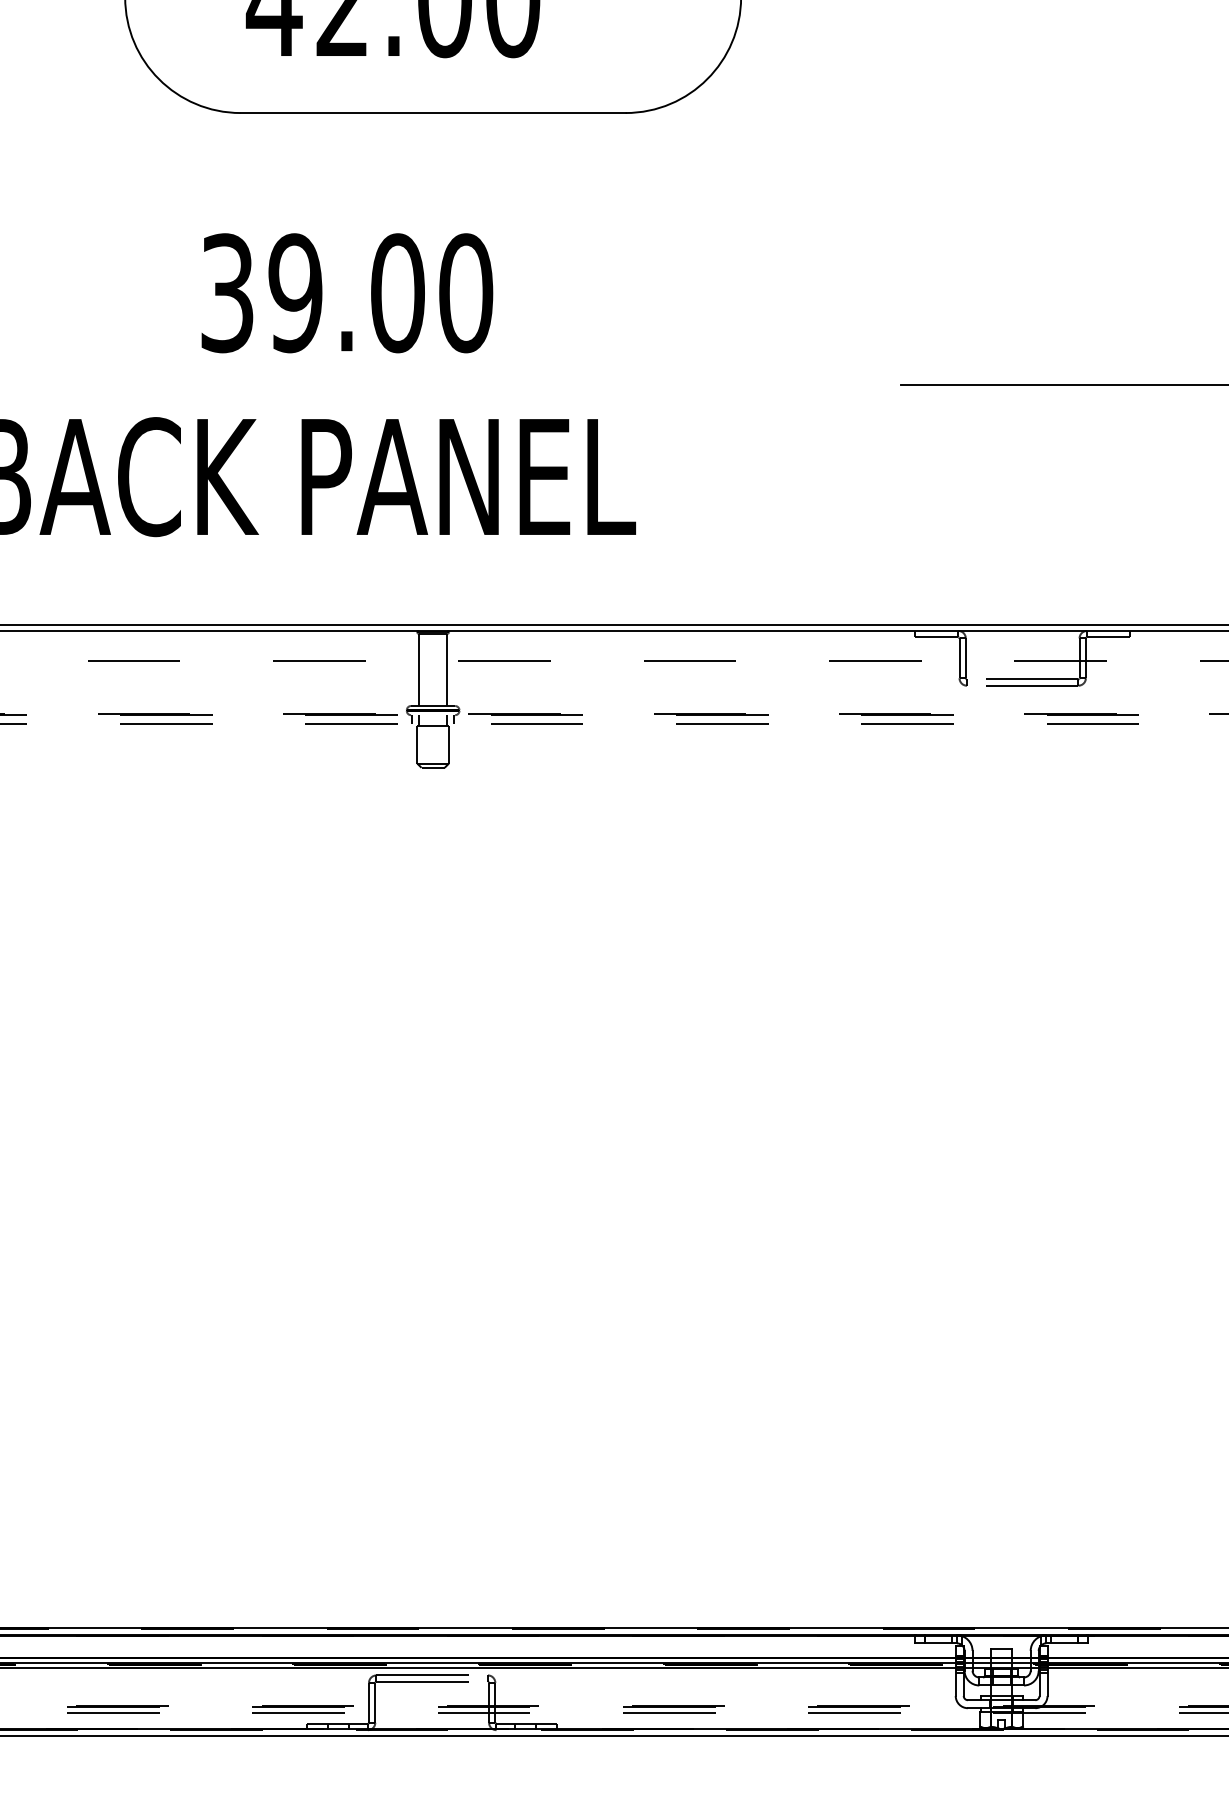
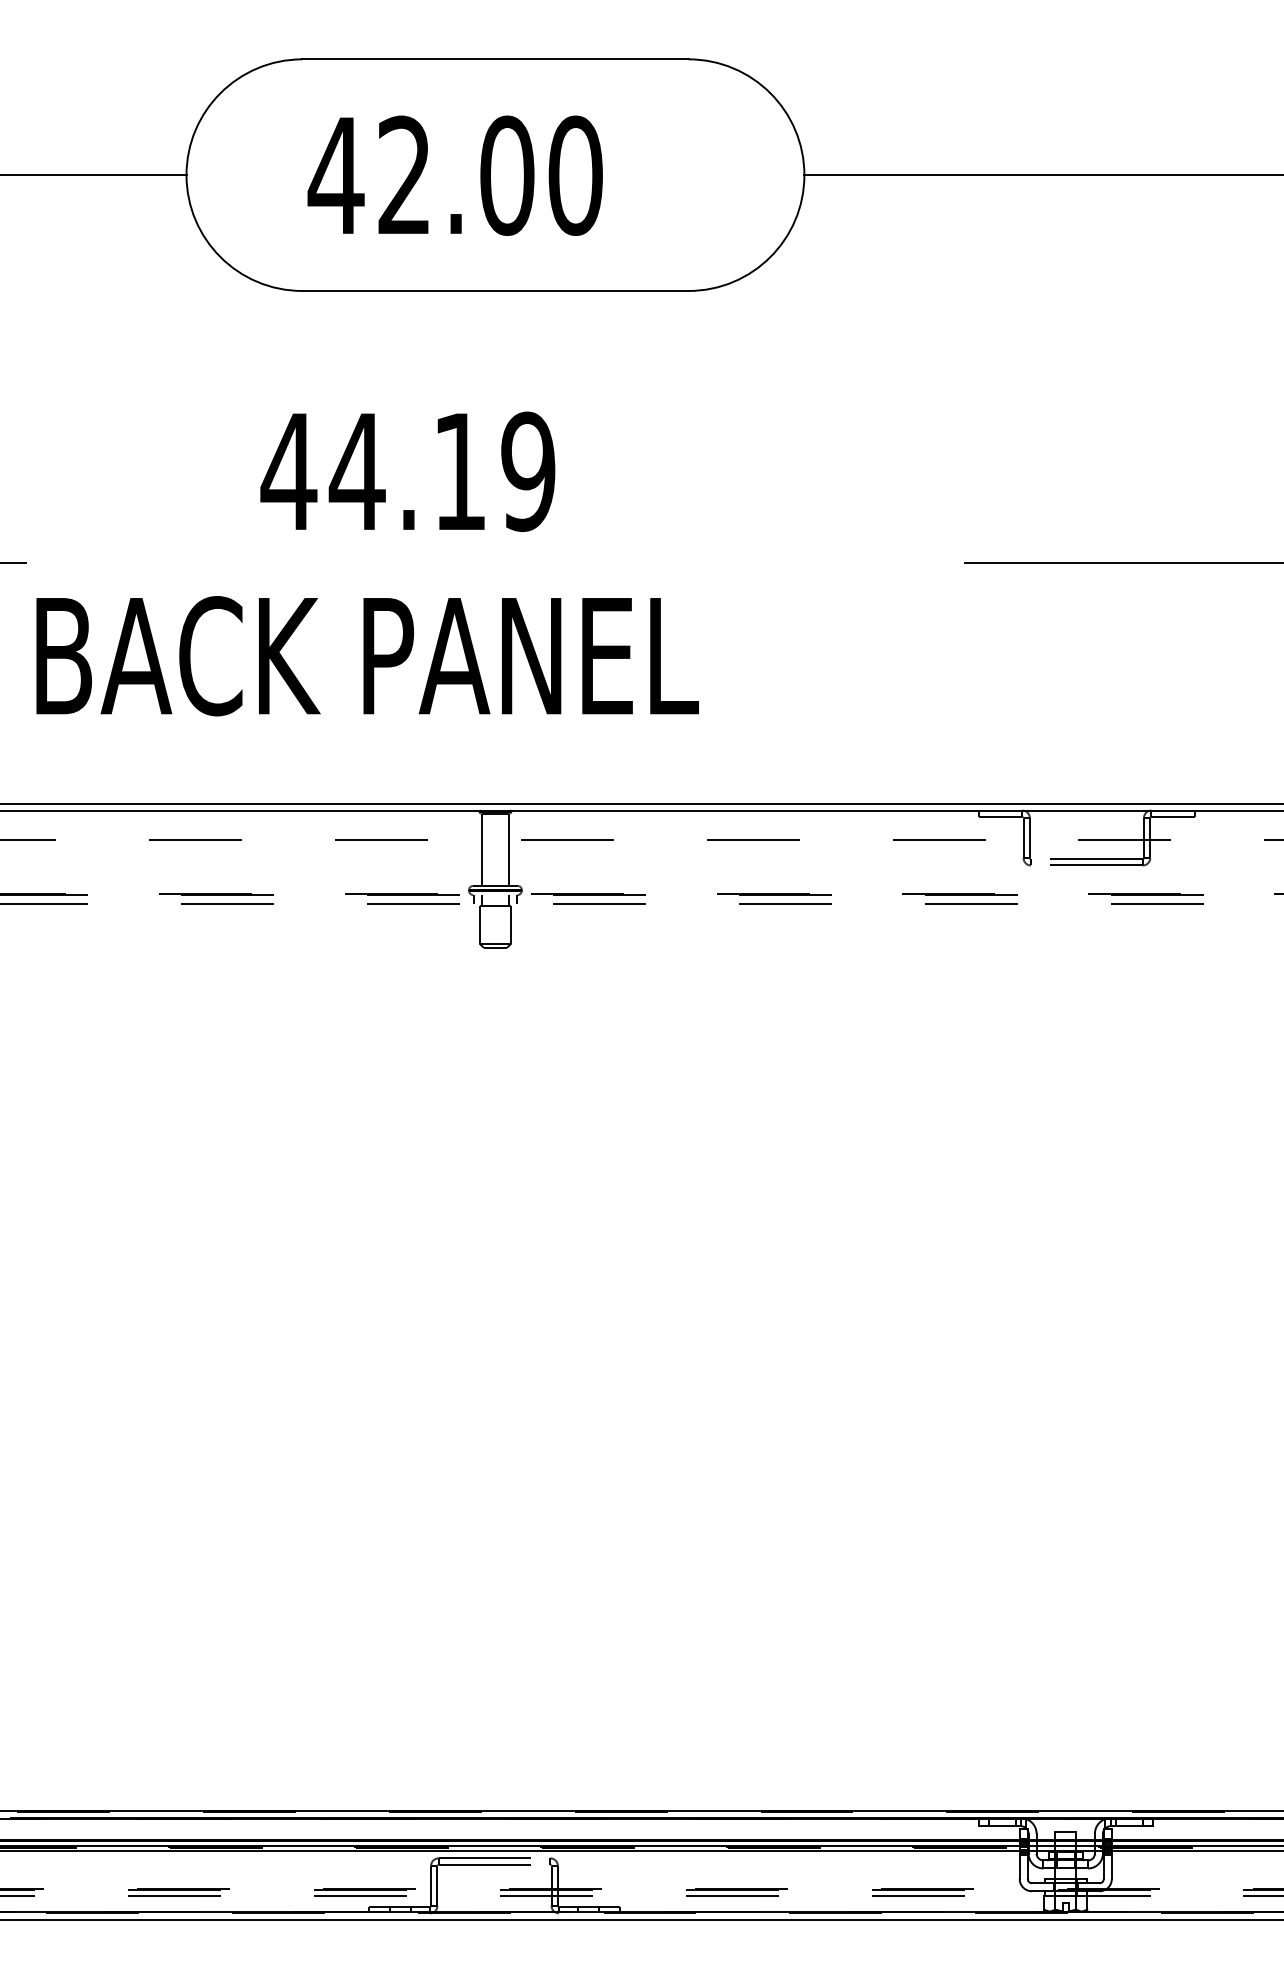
text: (345, 292) -> (407, 471), 39.00 -> 44.19

